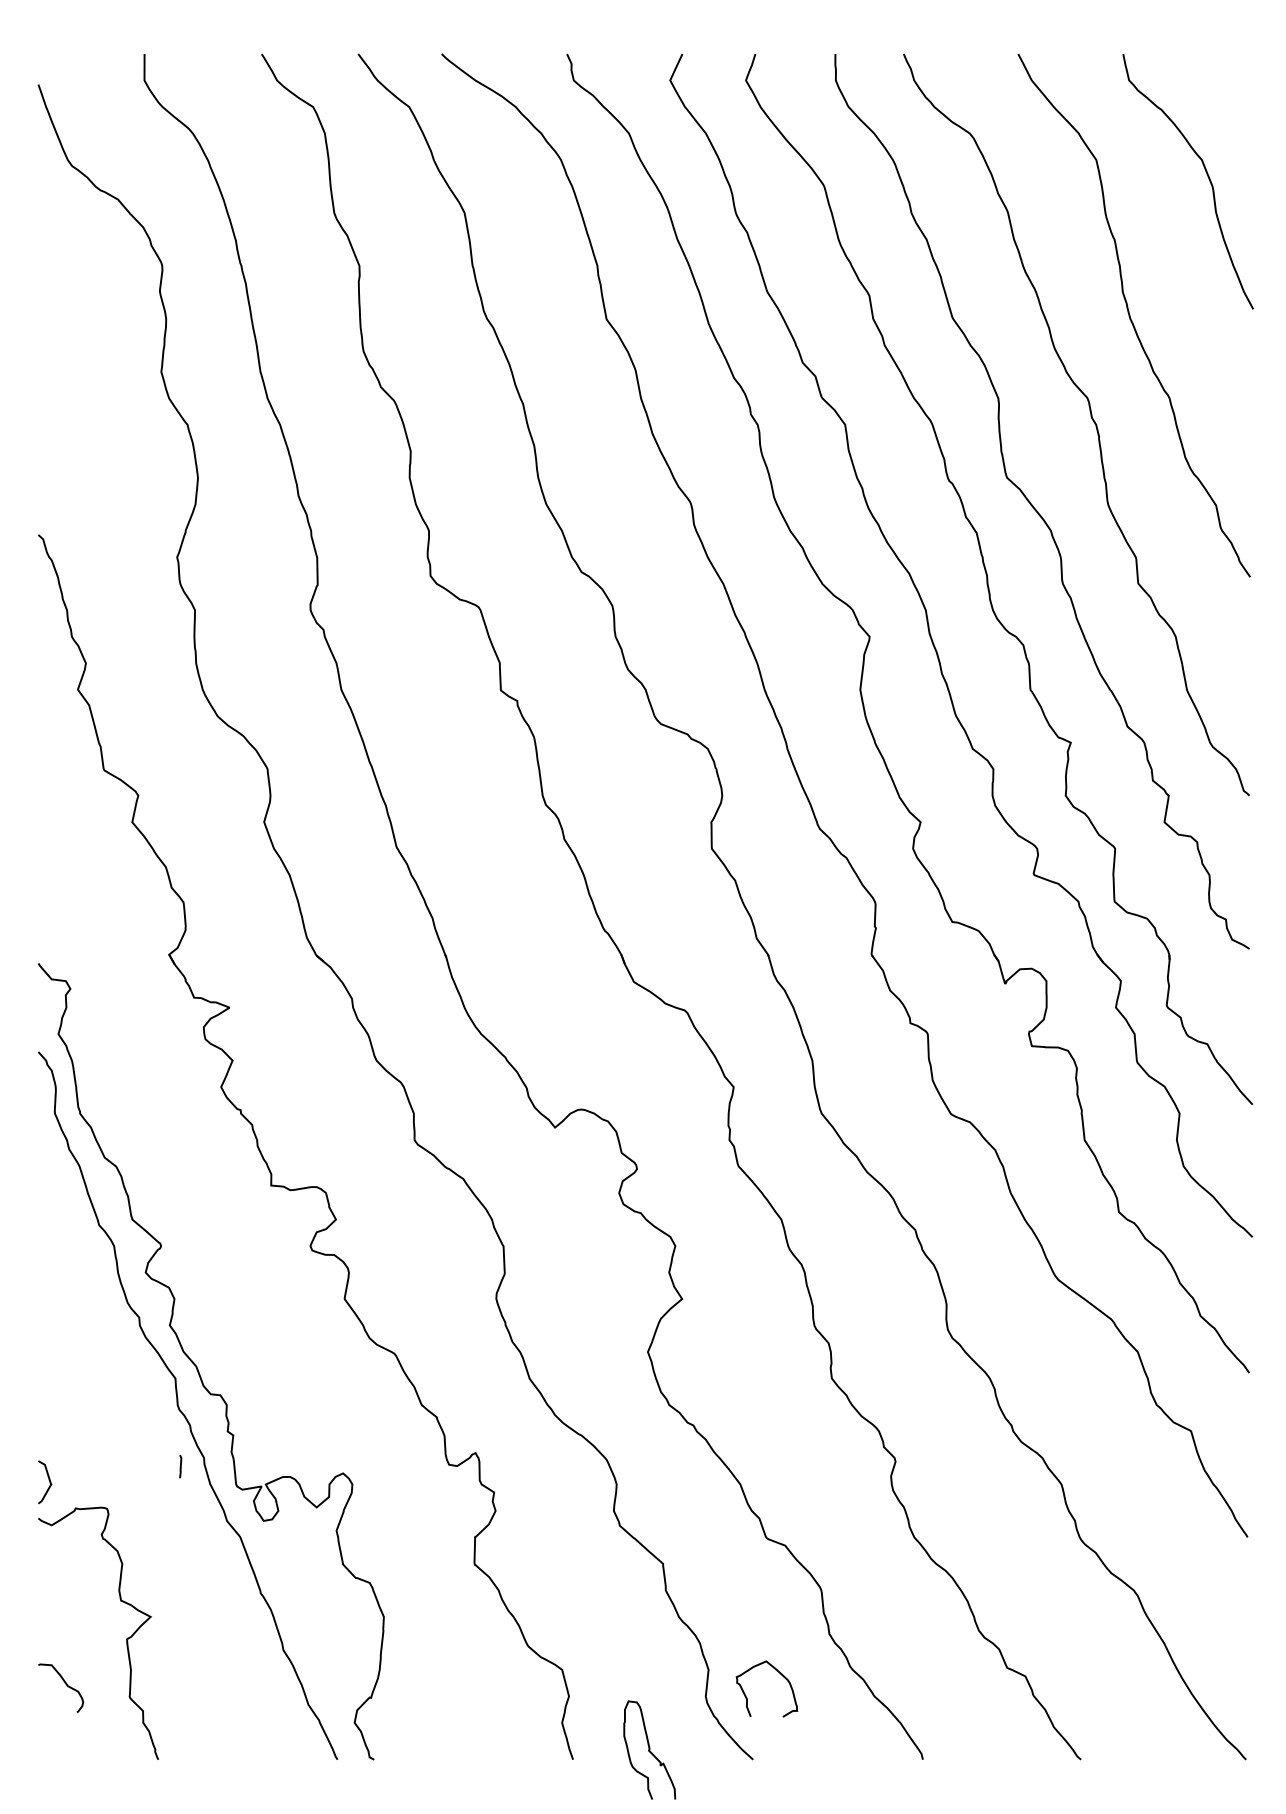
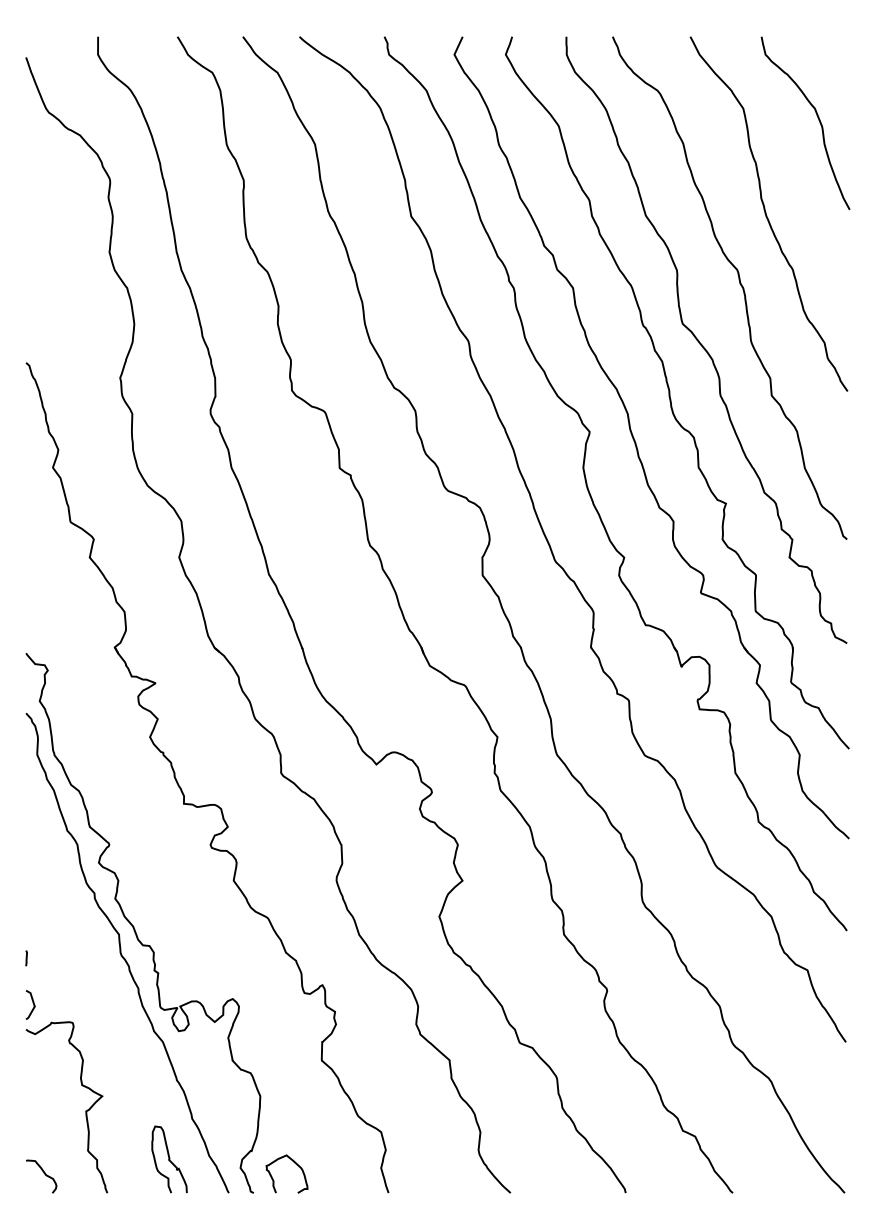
line: (180, 1466) -> (26, 958), moved
curve: (779, 1674) -> (295, 1164), moved
curve: (64, 1683) -> (43, 1173), moved
curve: (649, 1750) -> (169, 1159), moved

